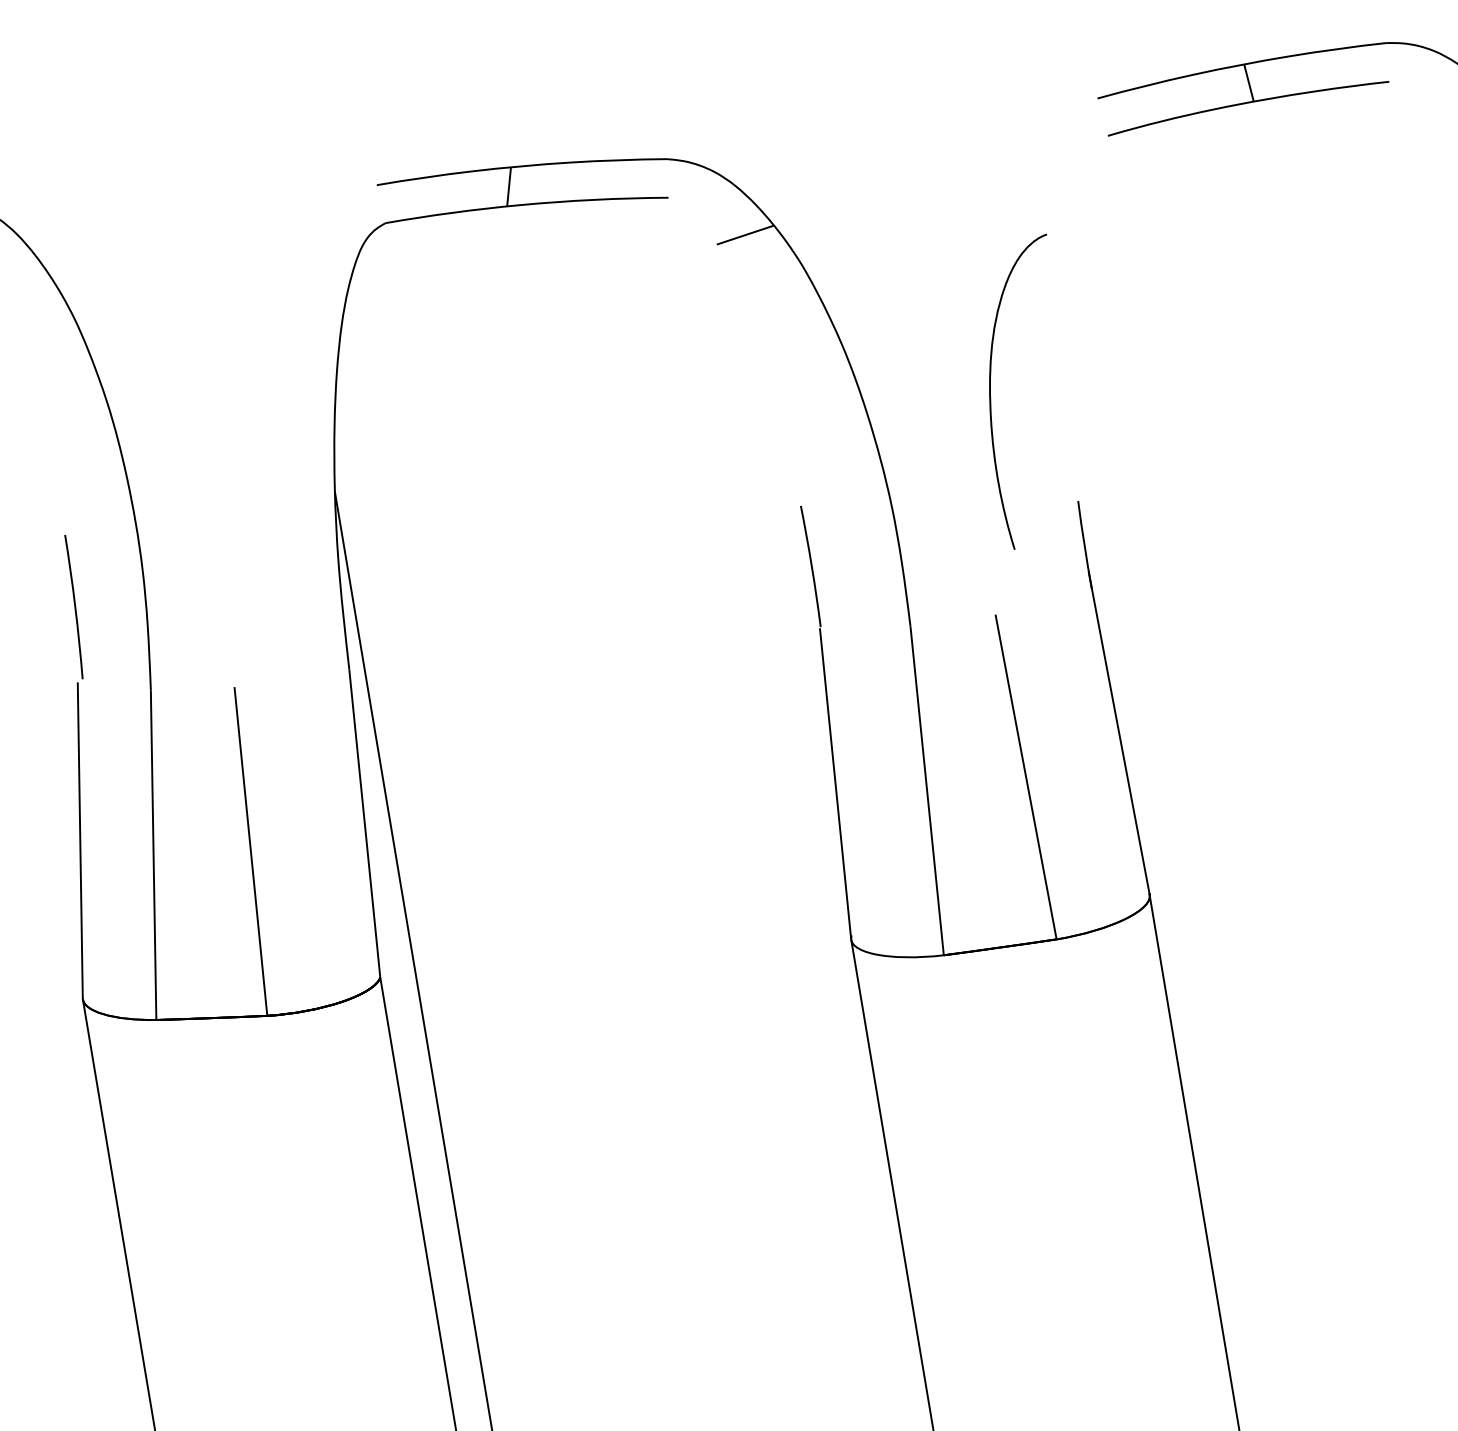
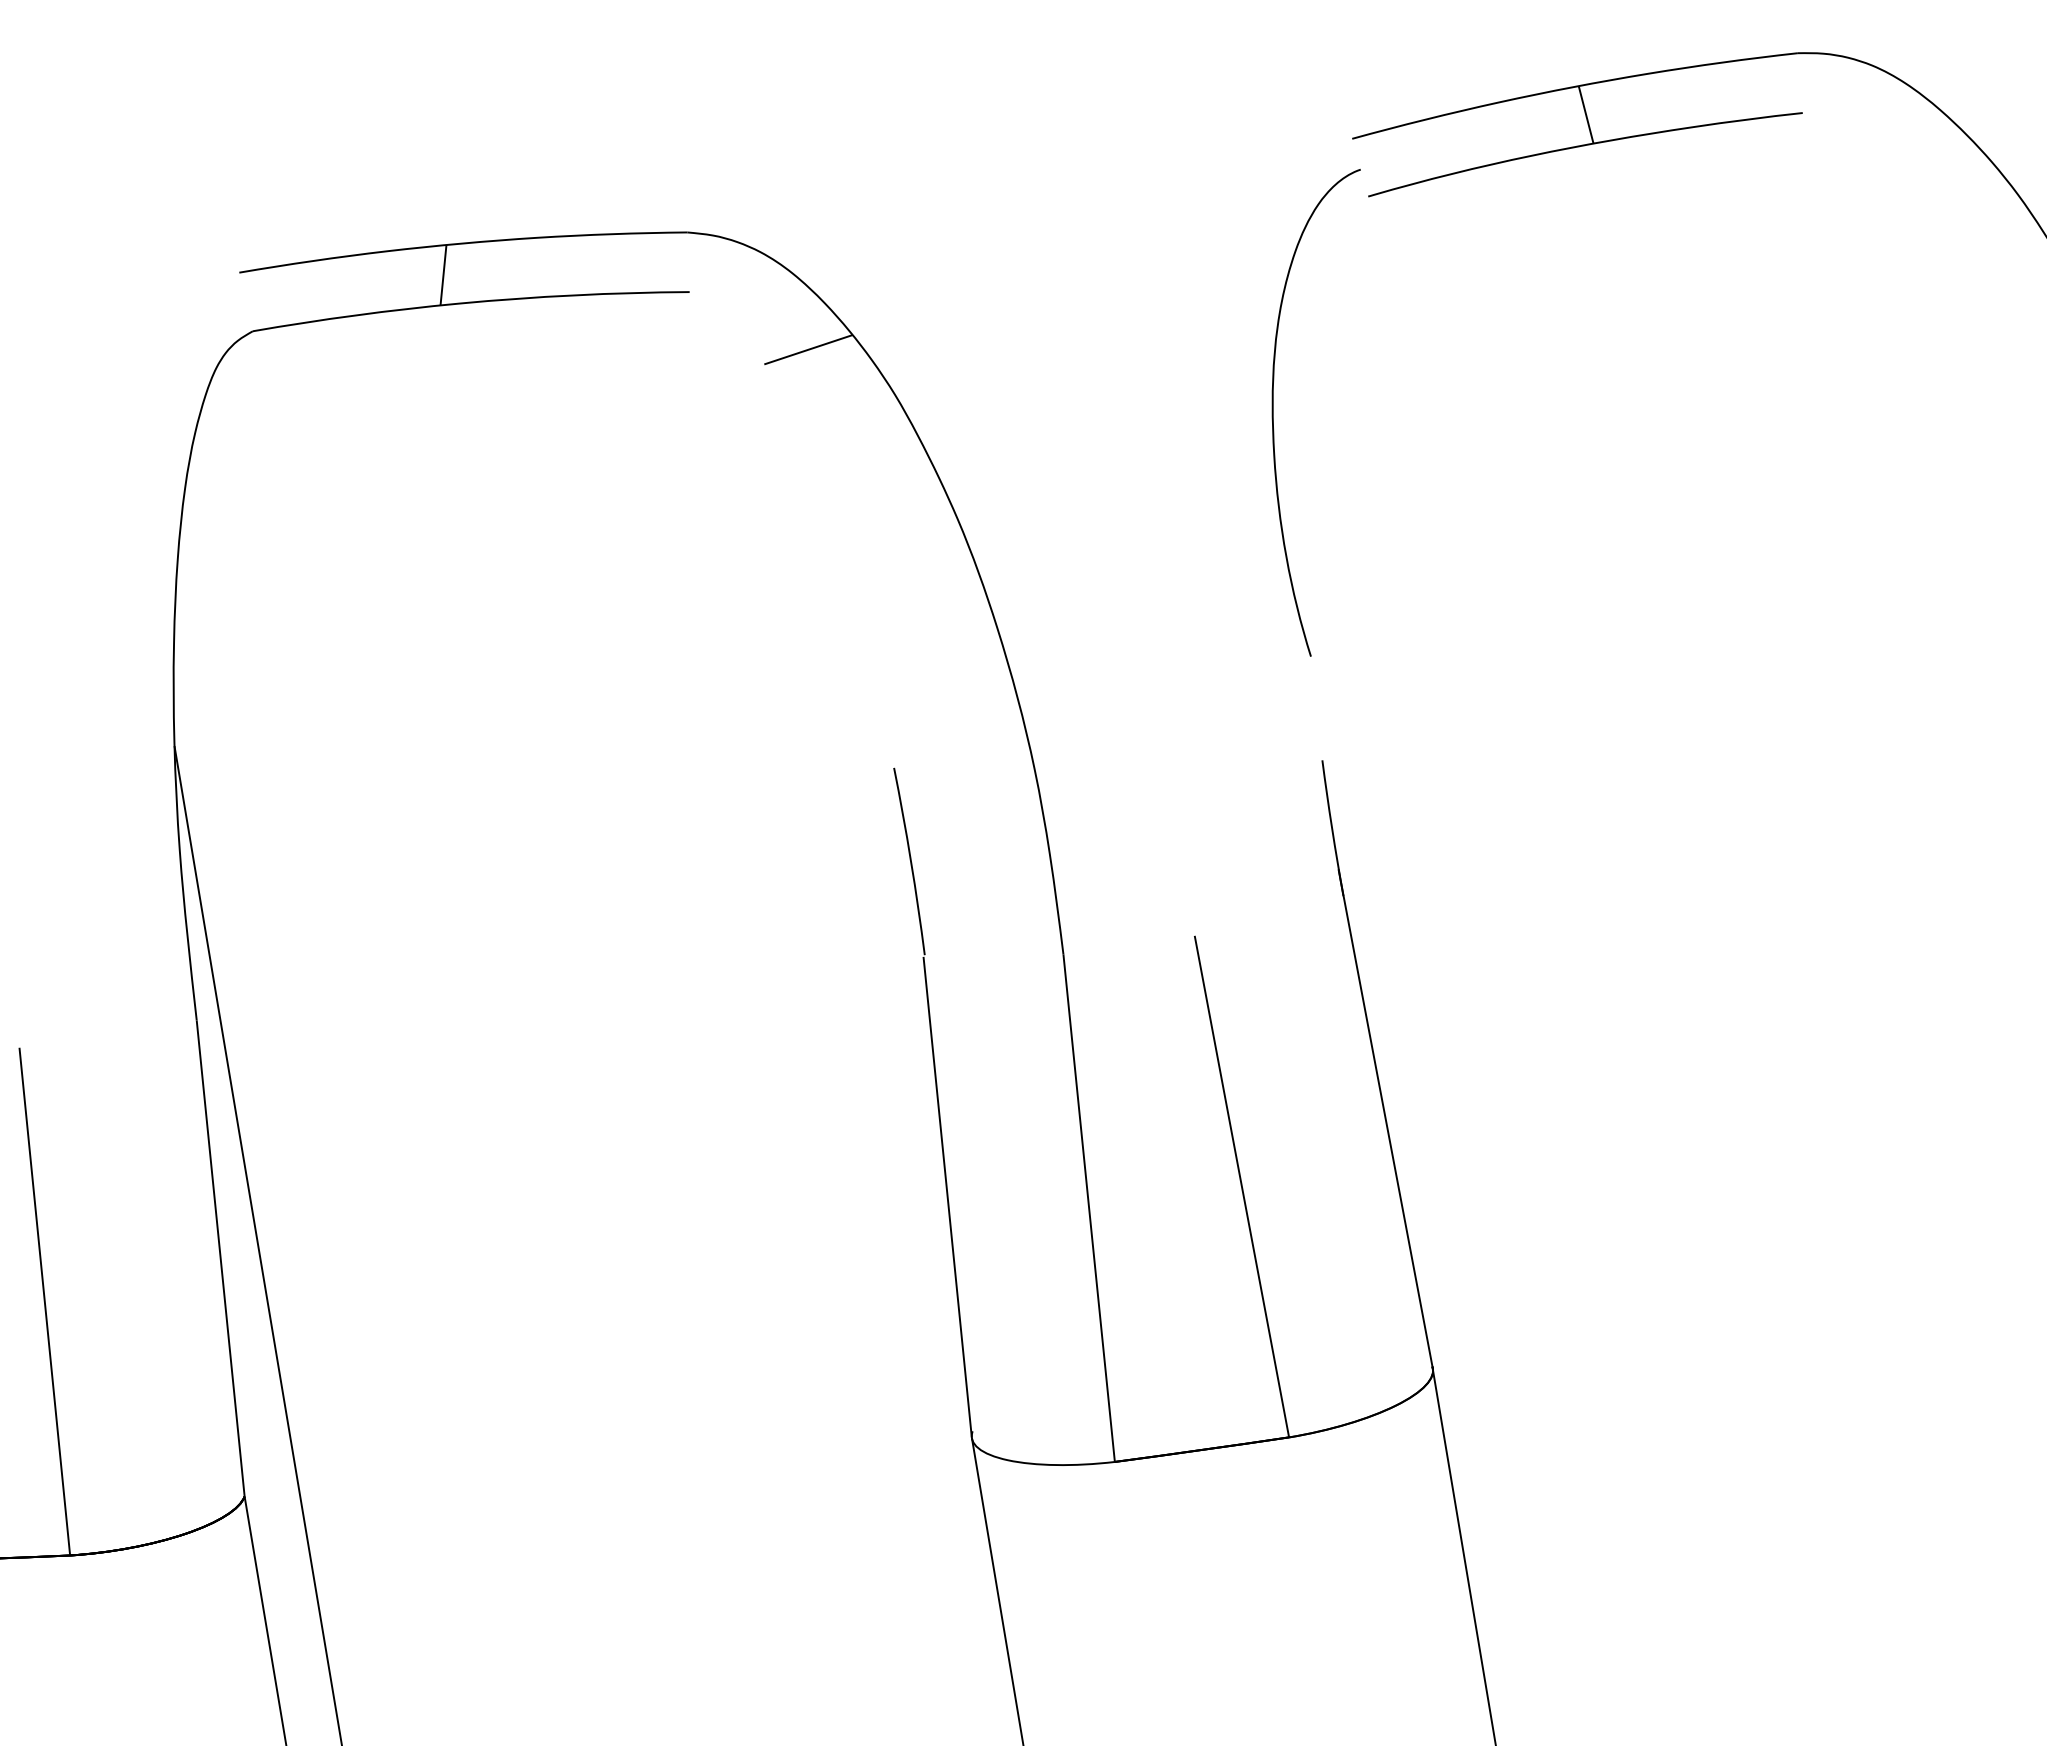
curve: (991, 398) -> (1274, 422), moved

